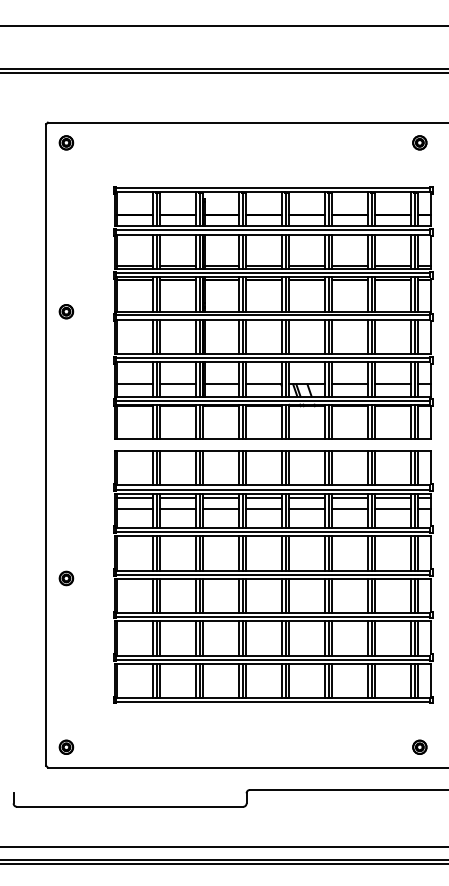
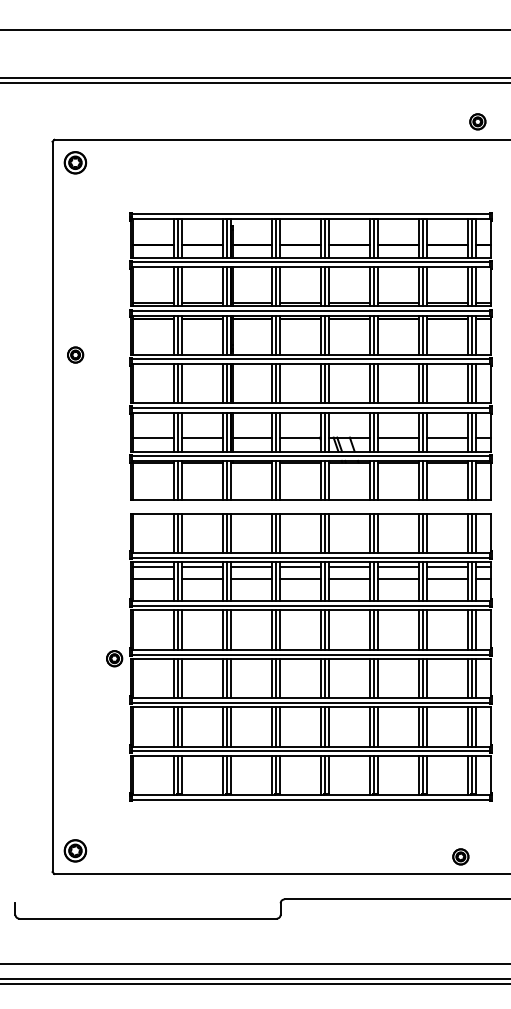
part: (66, 142) -> (75, 162), size x1.4
part: (419, 142) -> (477, 121), moved
part: (66, 578) -> (114, 658), moved
part: (66, 746) -> (75, 850), size x1.4
part: (419, 746) -> (460, 856), moved

